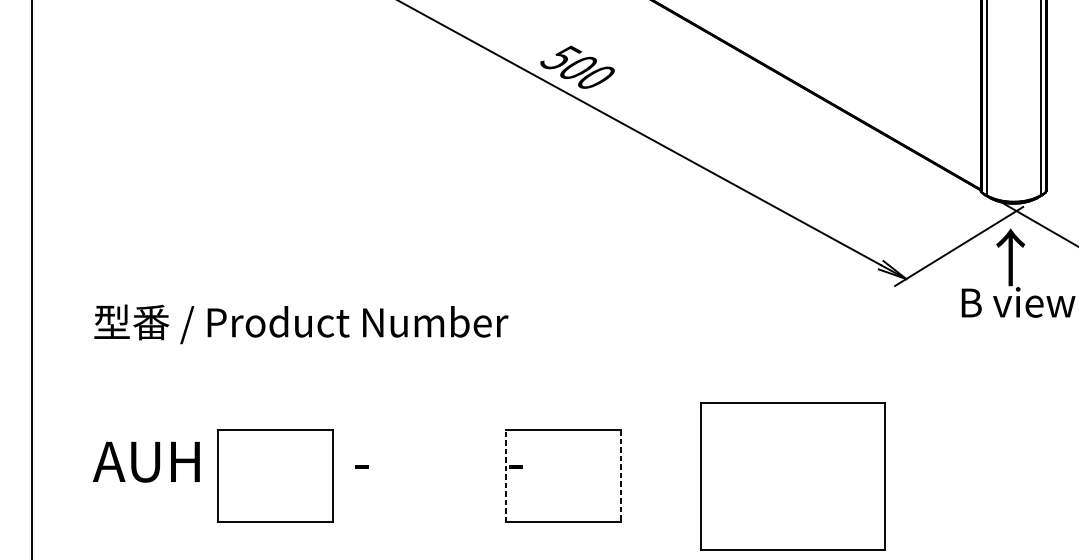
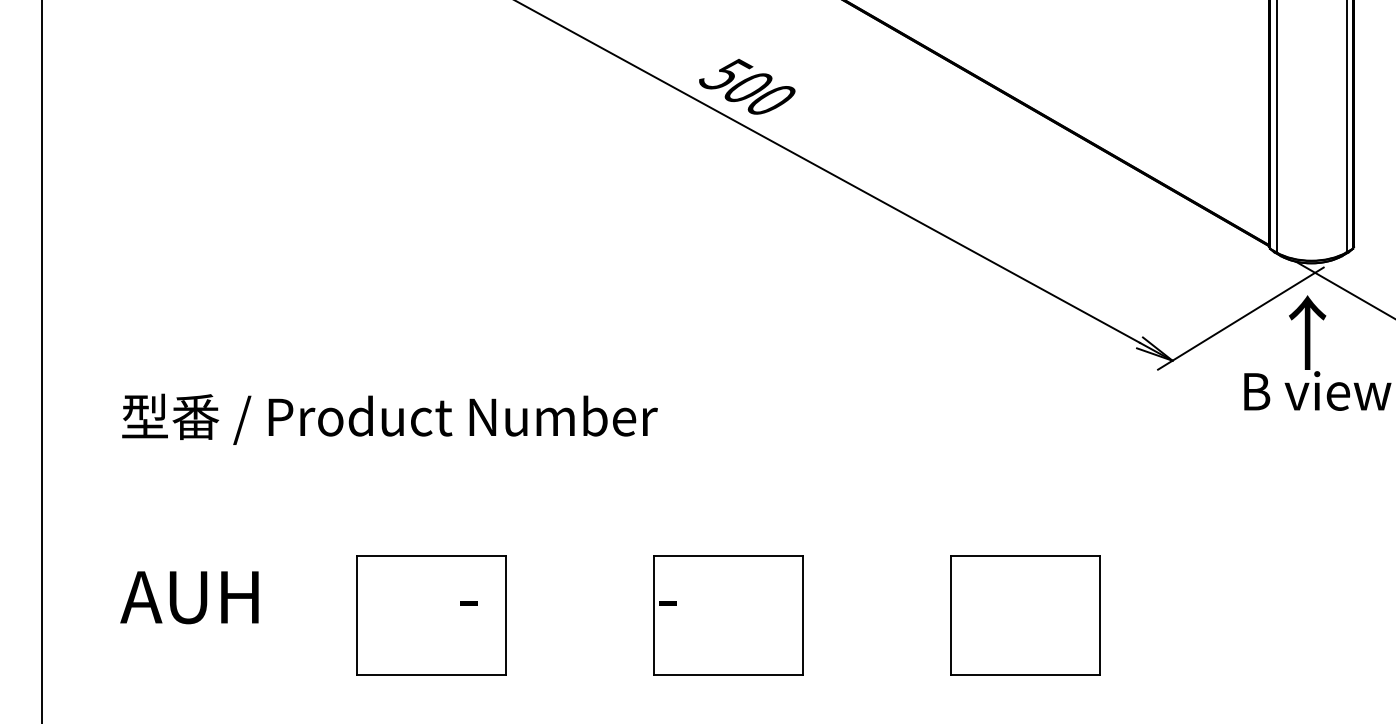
part: (275, 475) -> (431, 615), moved
line: (505, 475) -> (654, 615), dashed -> solid
part: (792, 475) -> (1025, 615), size x0.62
line: (620, 476) -> (802, 616), dashed -> solid

